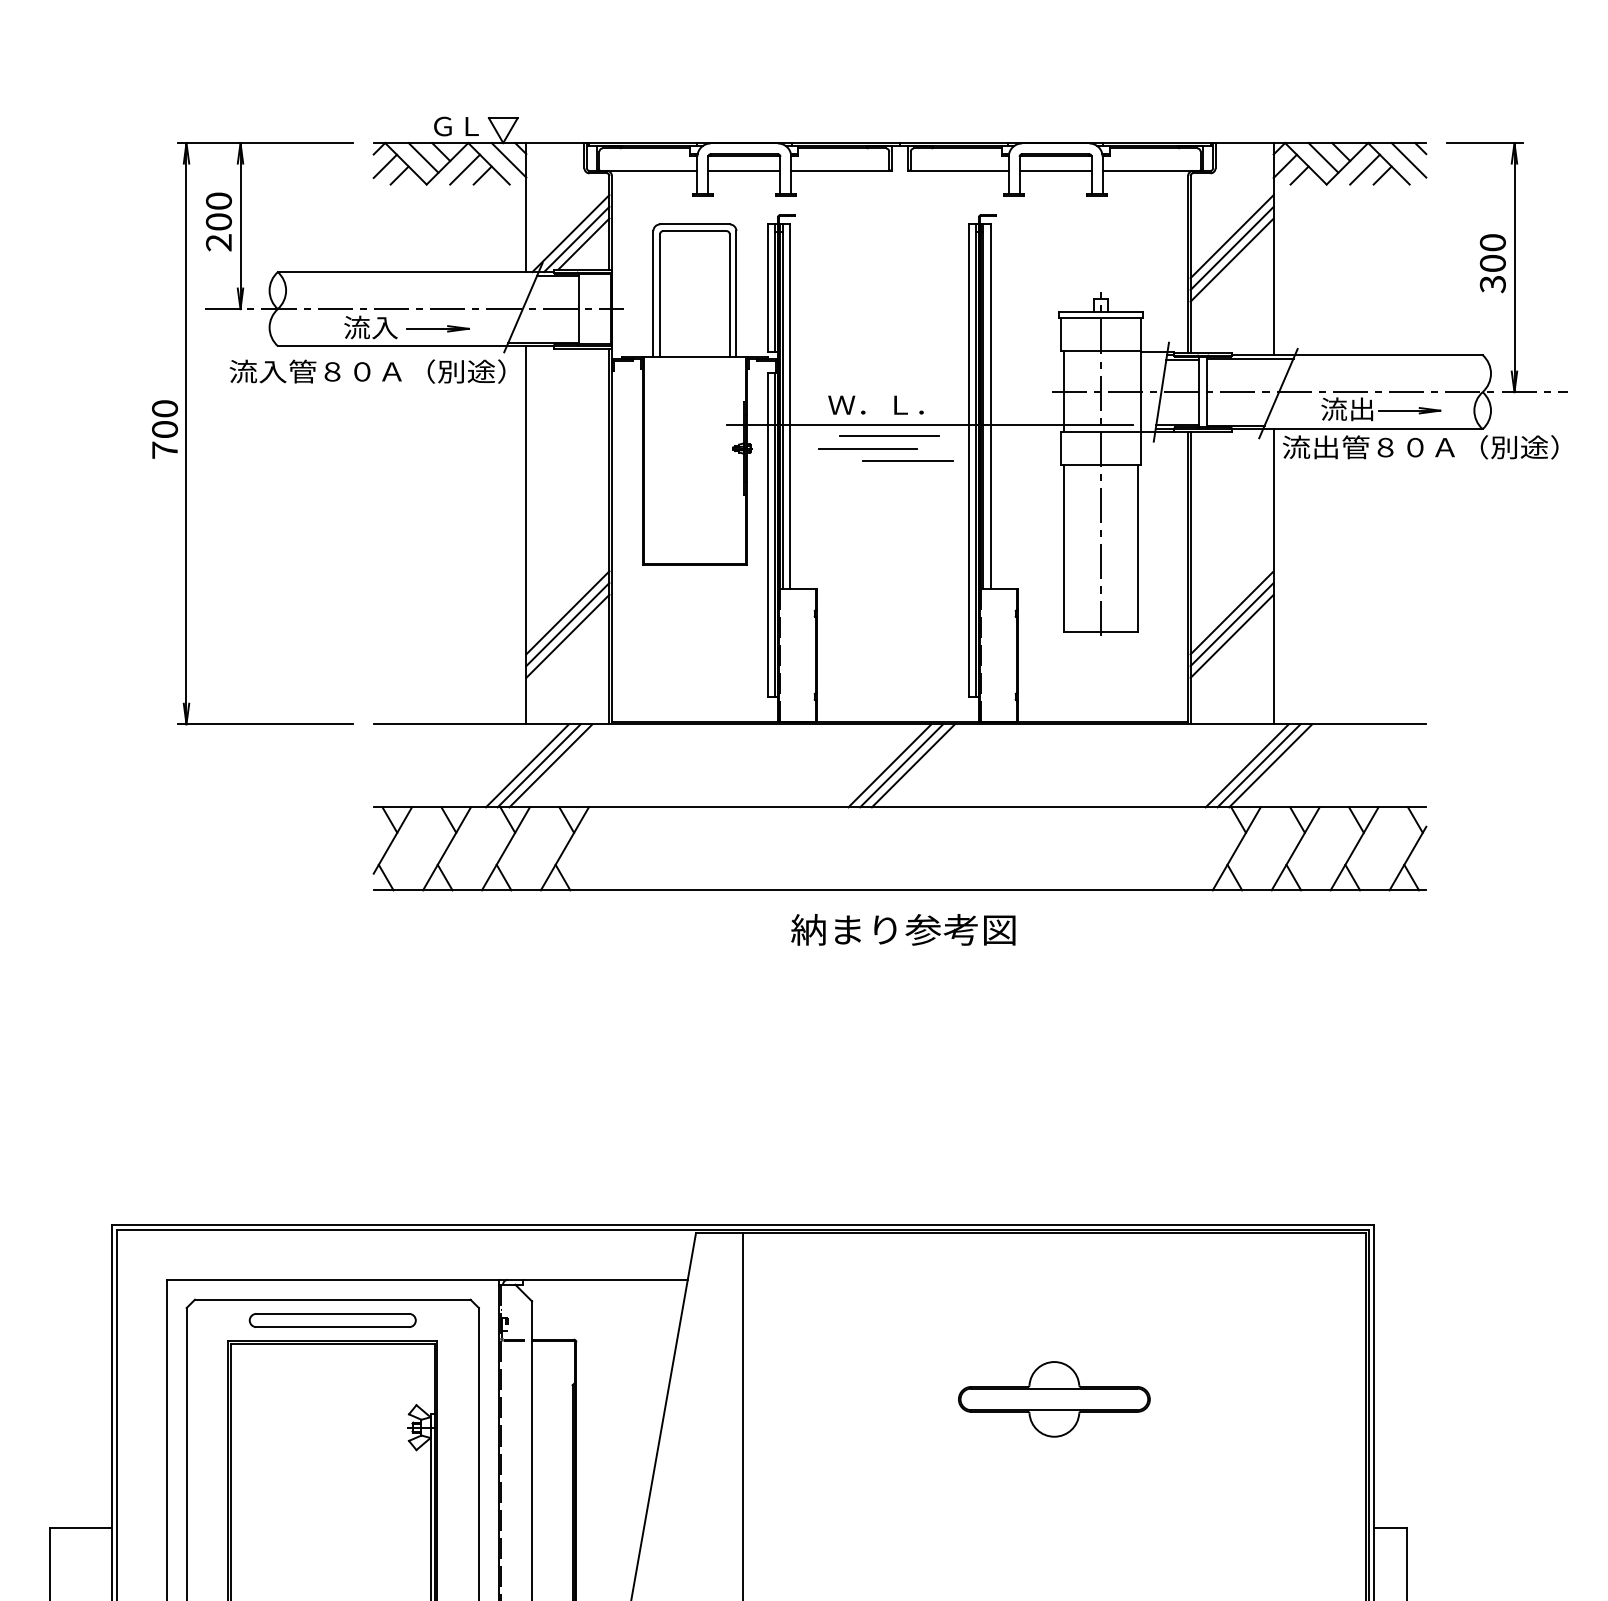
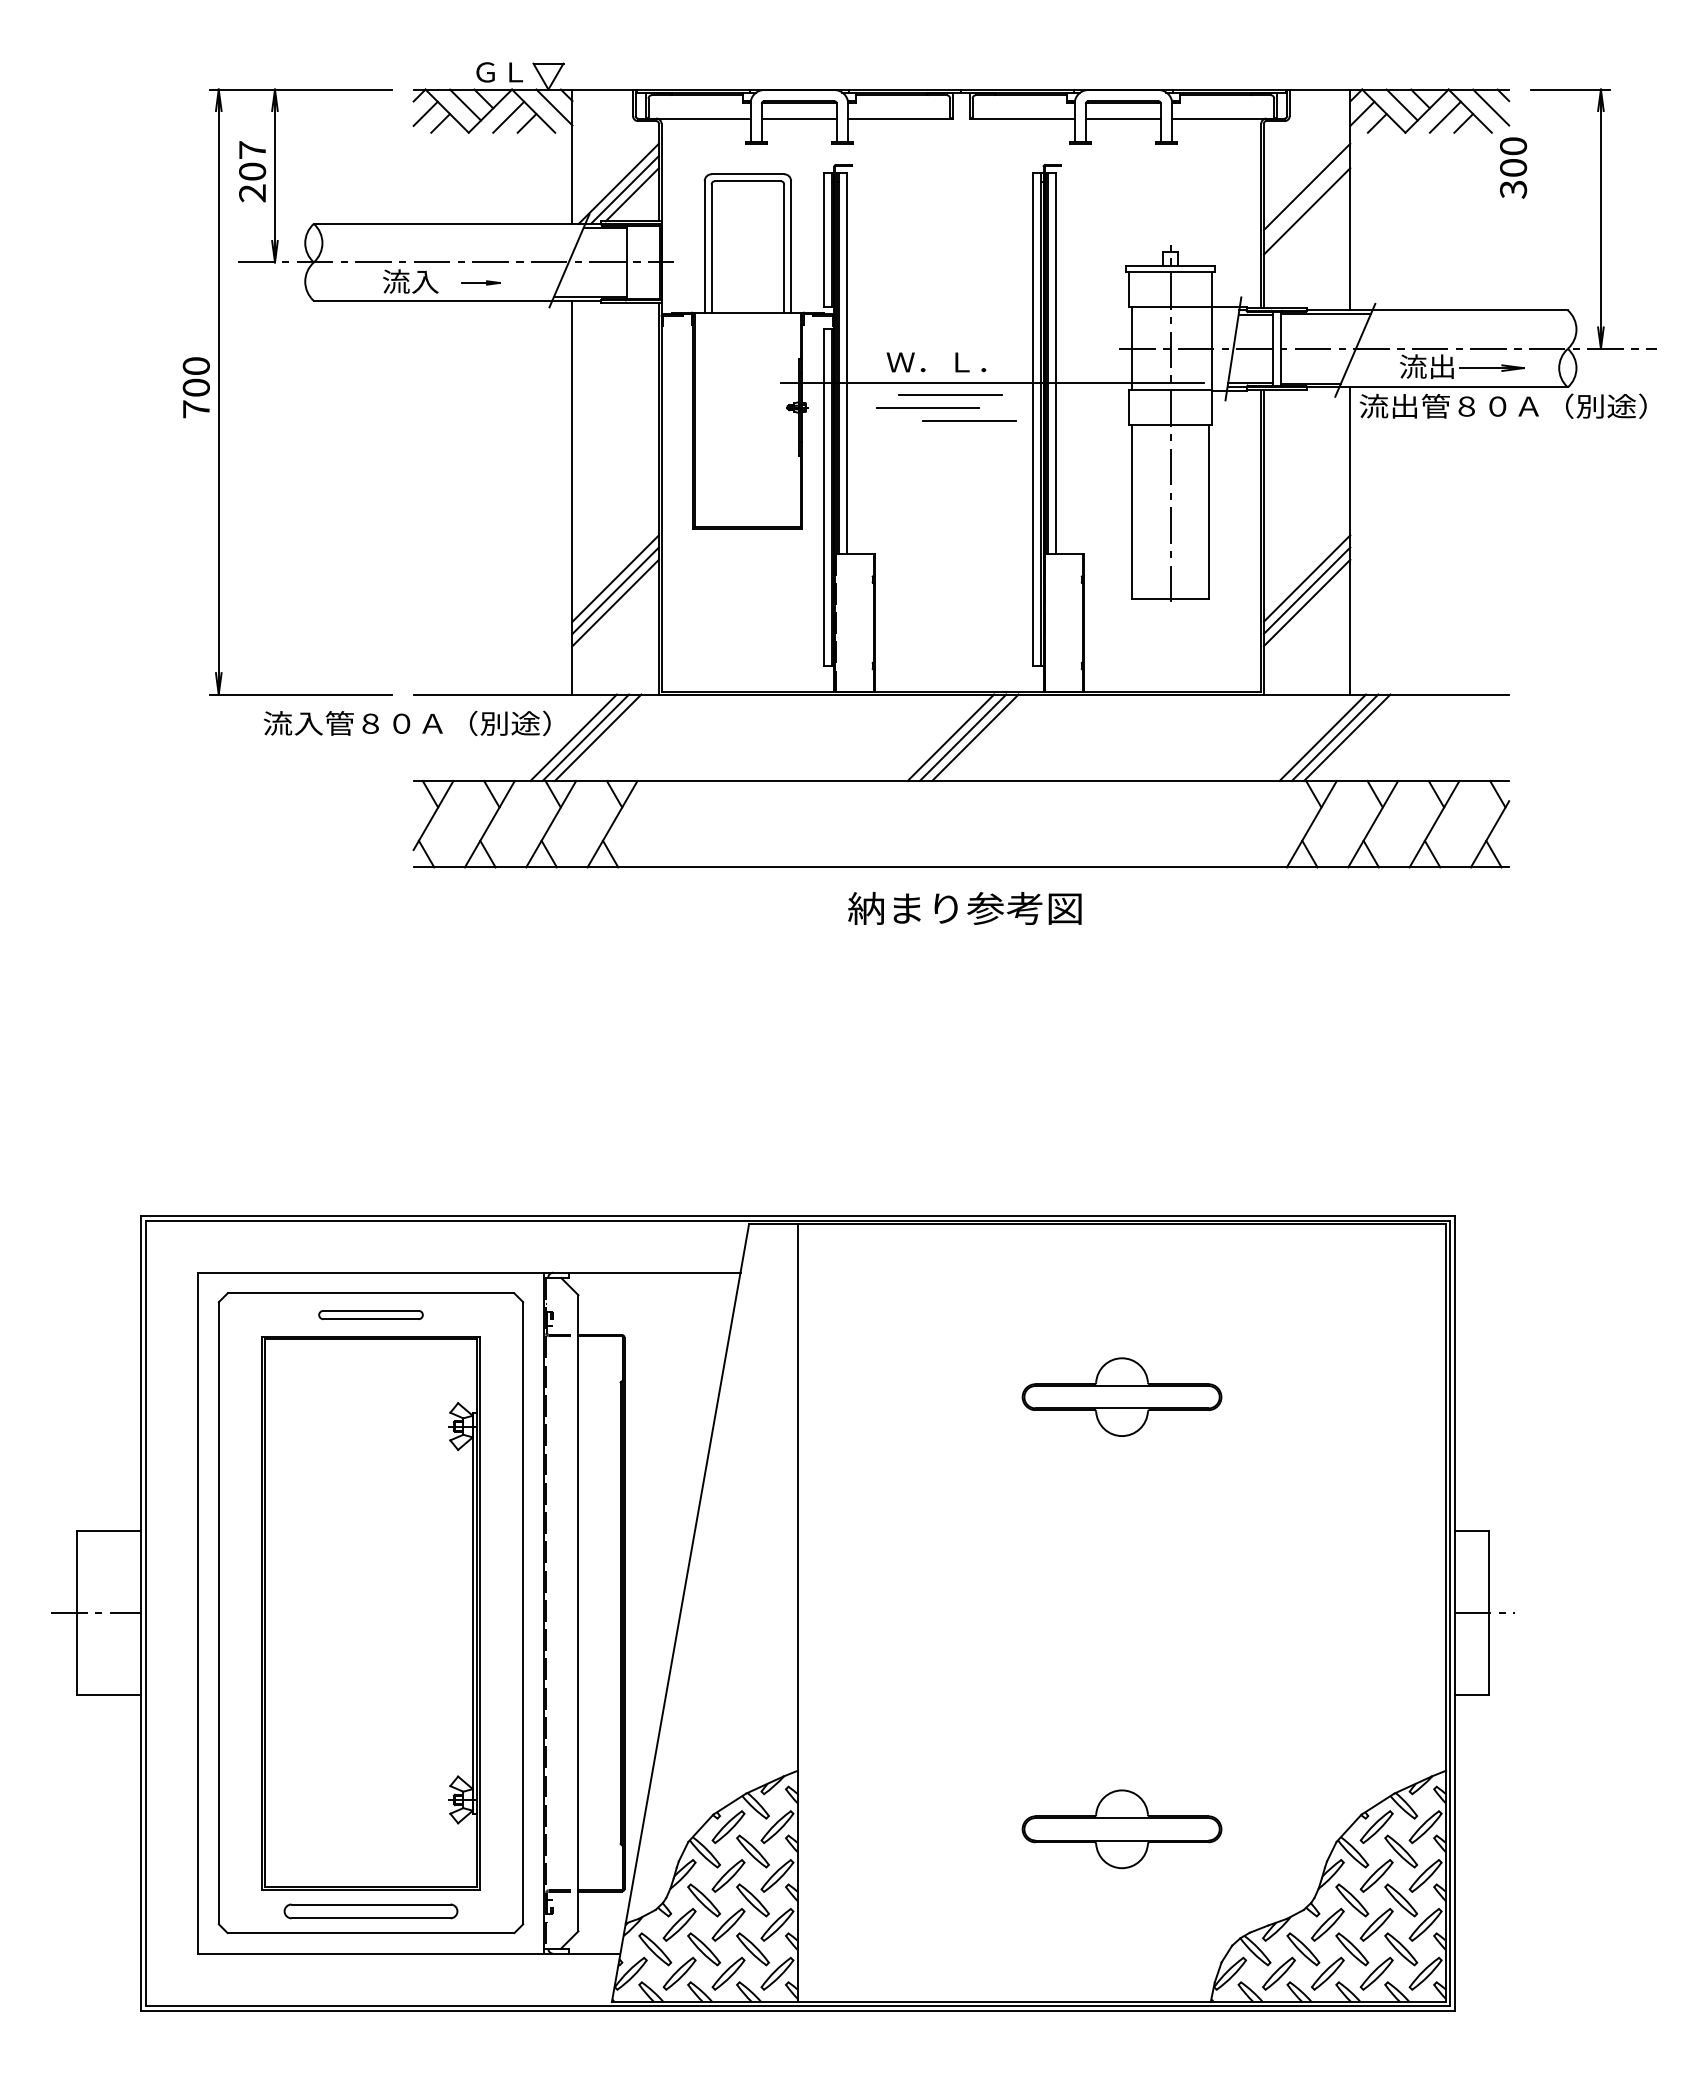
text: (218, 200) -> (252, 149), 200 -> 207
line: (1231, 248) -> (1306, 199), removed
text: (1492, 263) -> (1513, 167), moved
part: (437, 328) -> (480, 282), size x0.6
text: (366, 371) -> (406, 723), moved
part: (332, 1319) -> (370, 1314), size x0.6

